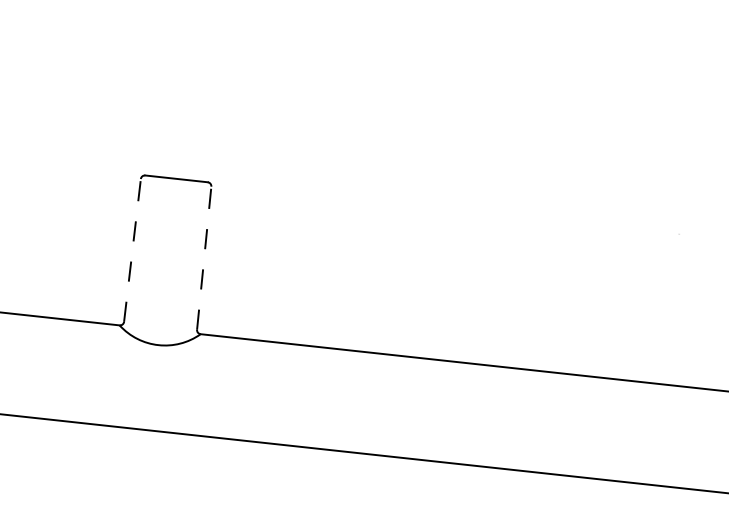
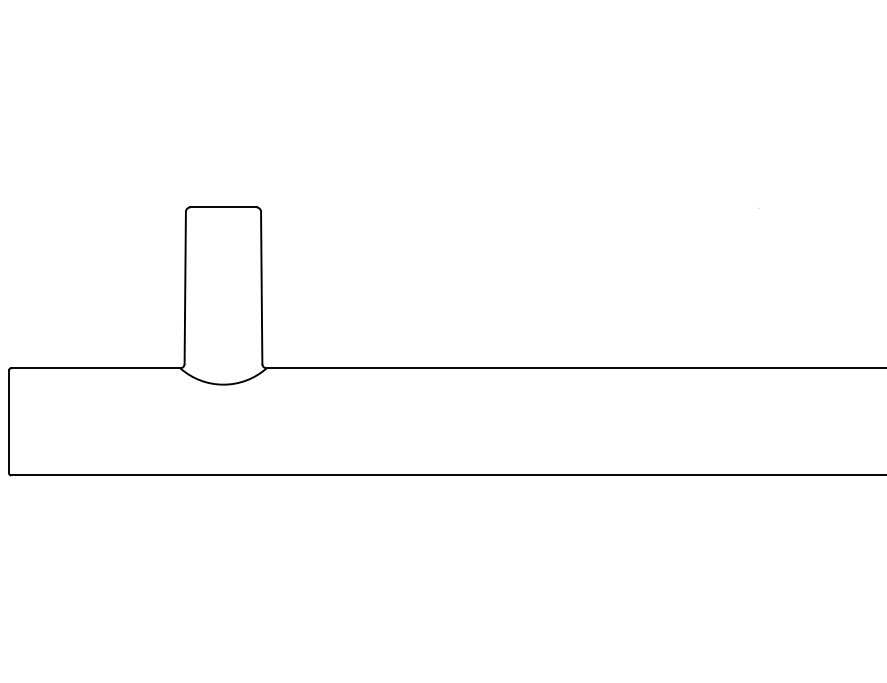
line: (132, 250) -> (185, 287), dashed -> solid
line: (204, 257) -> (261, 287), dashed -> solid

